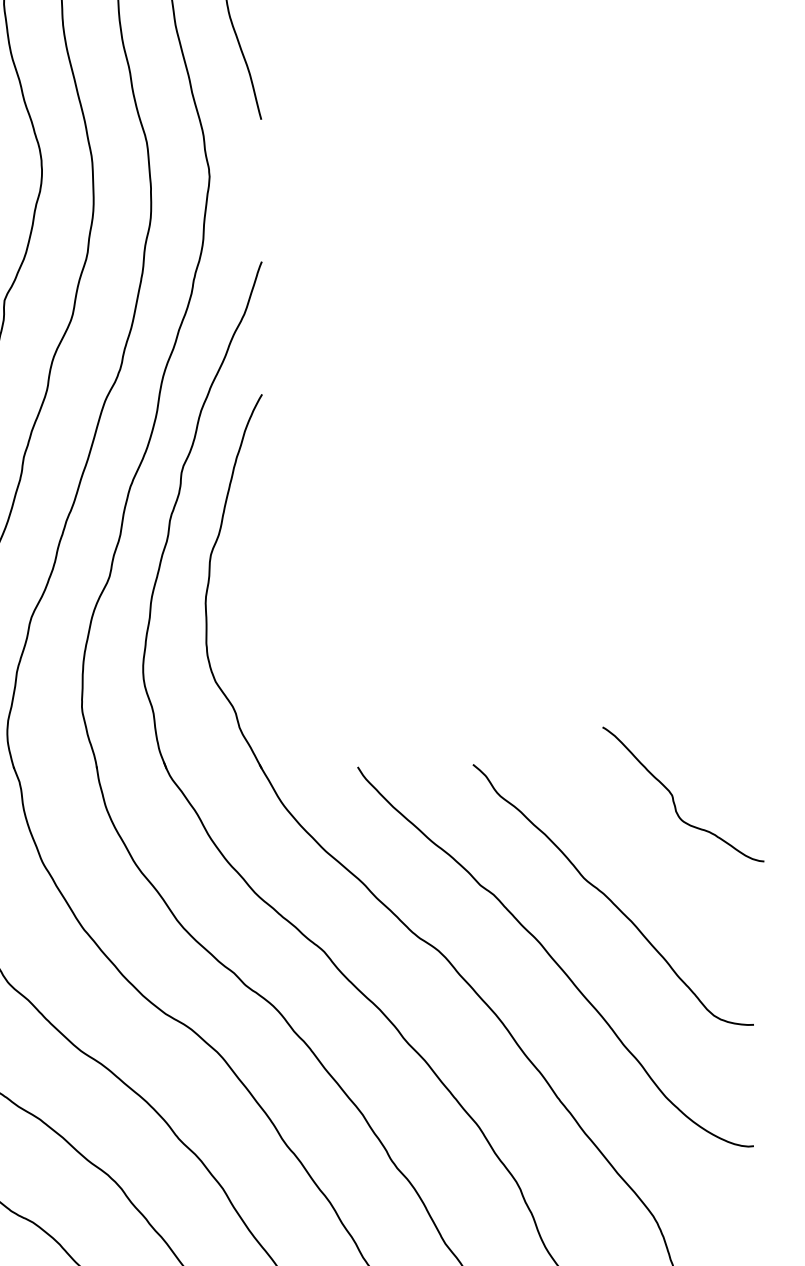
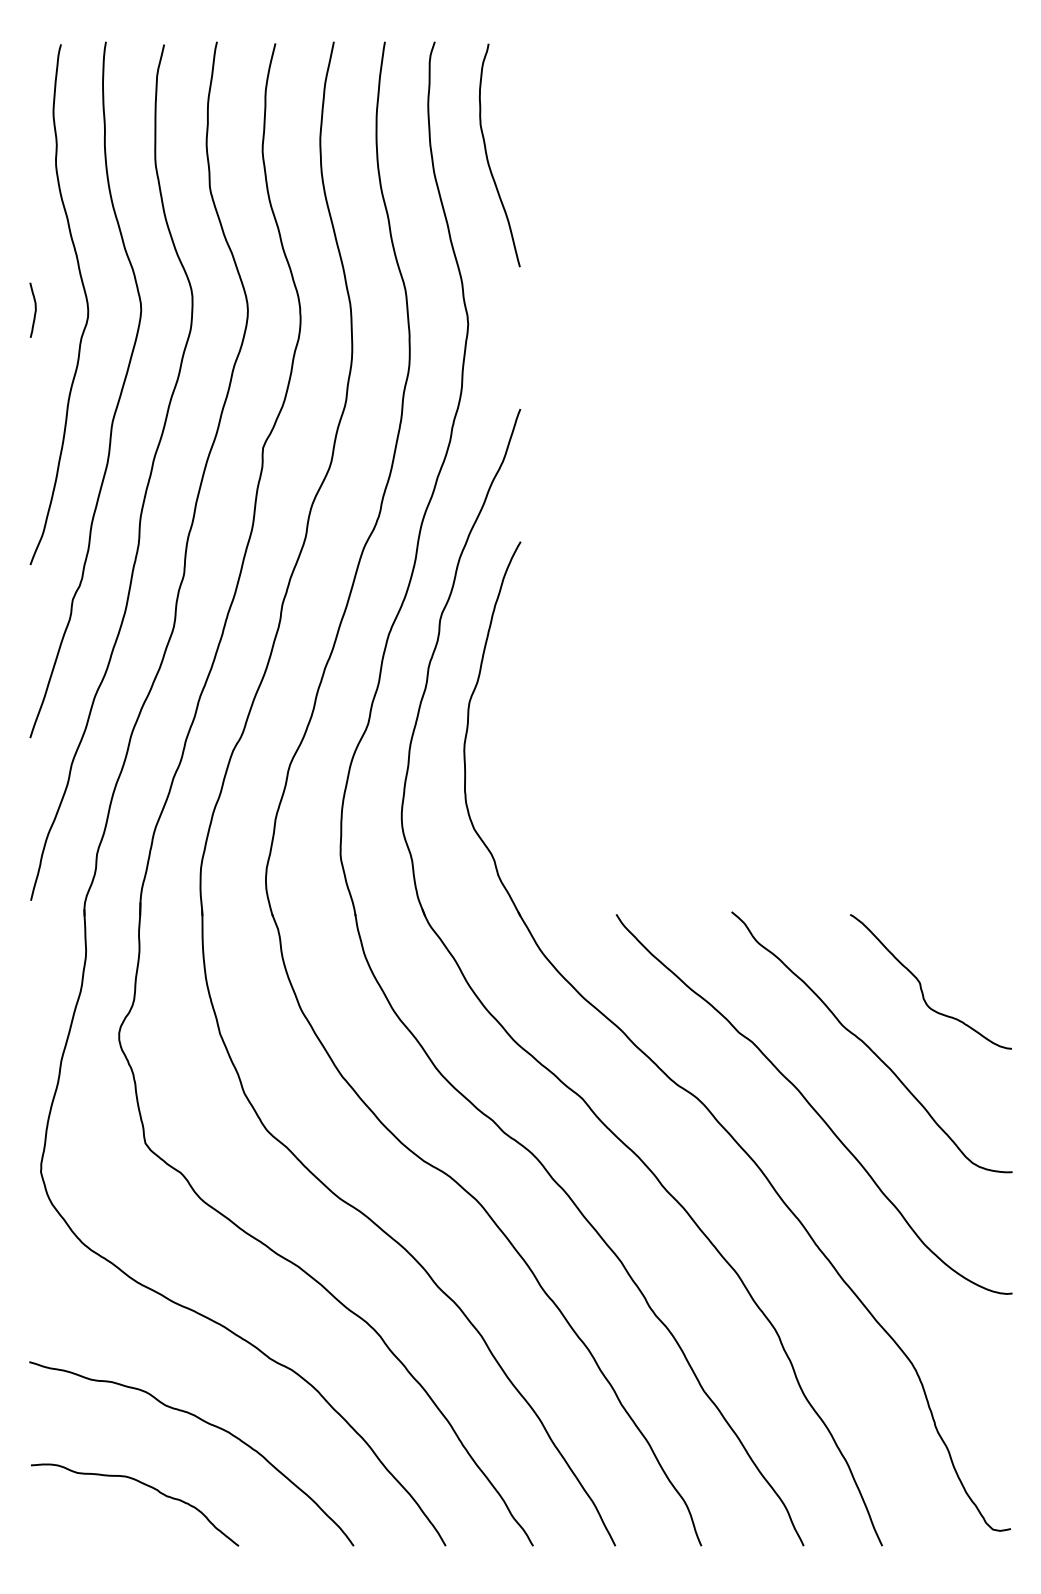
curve: (673, 797) -> (921, 984), moved

